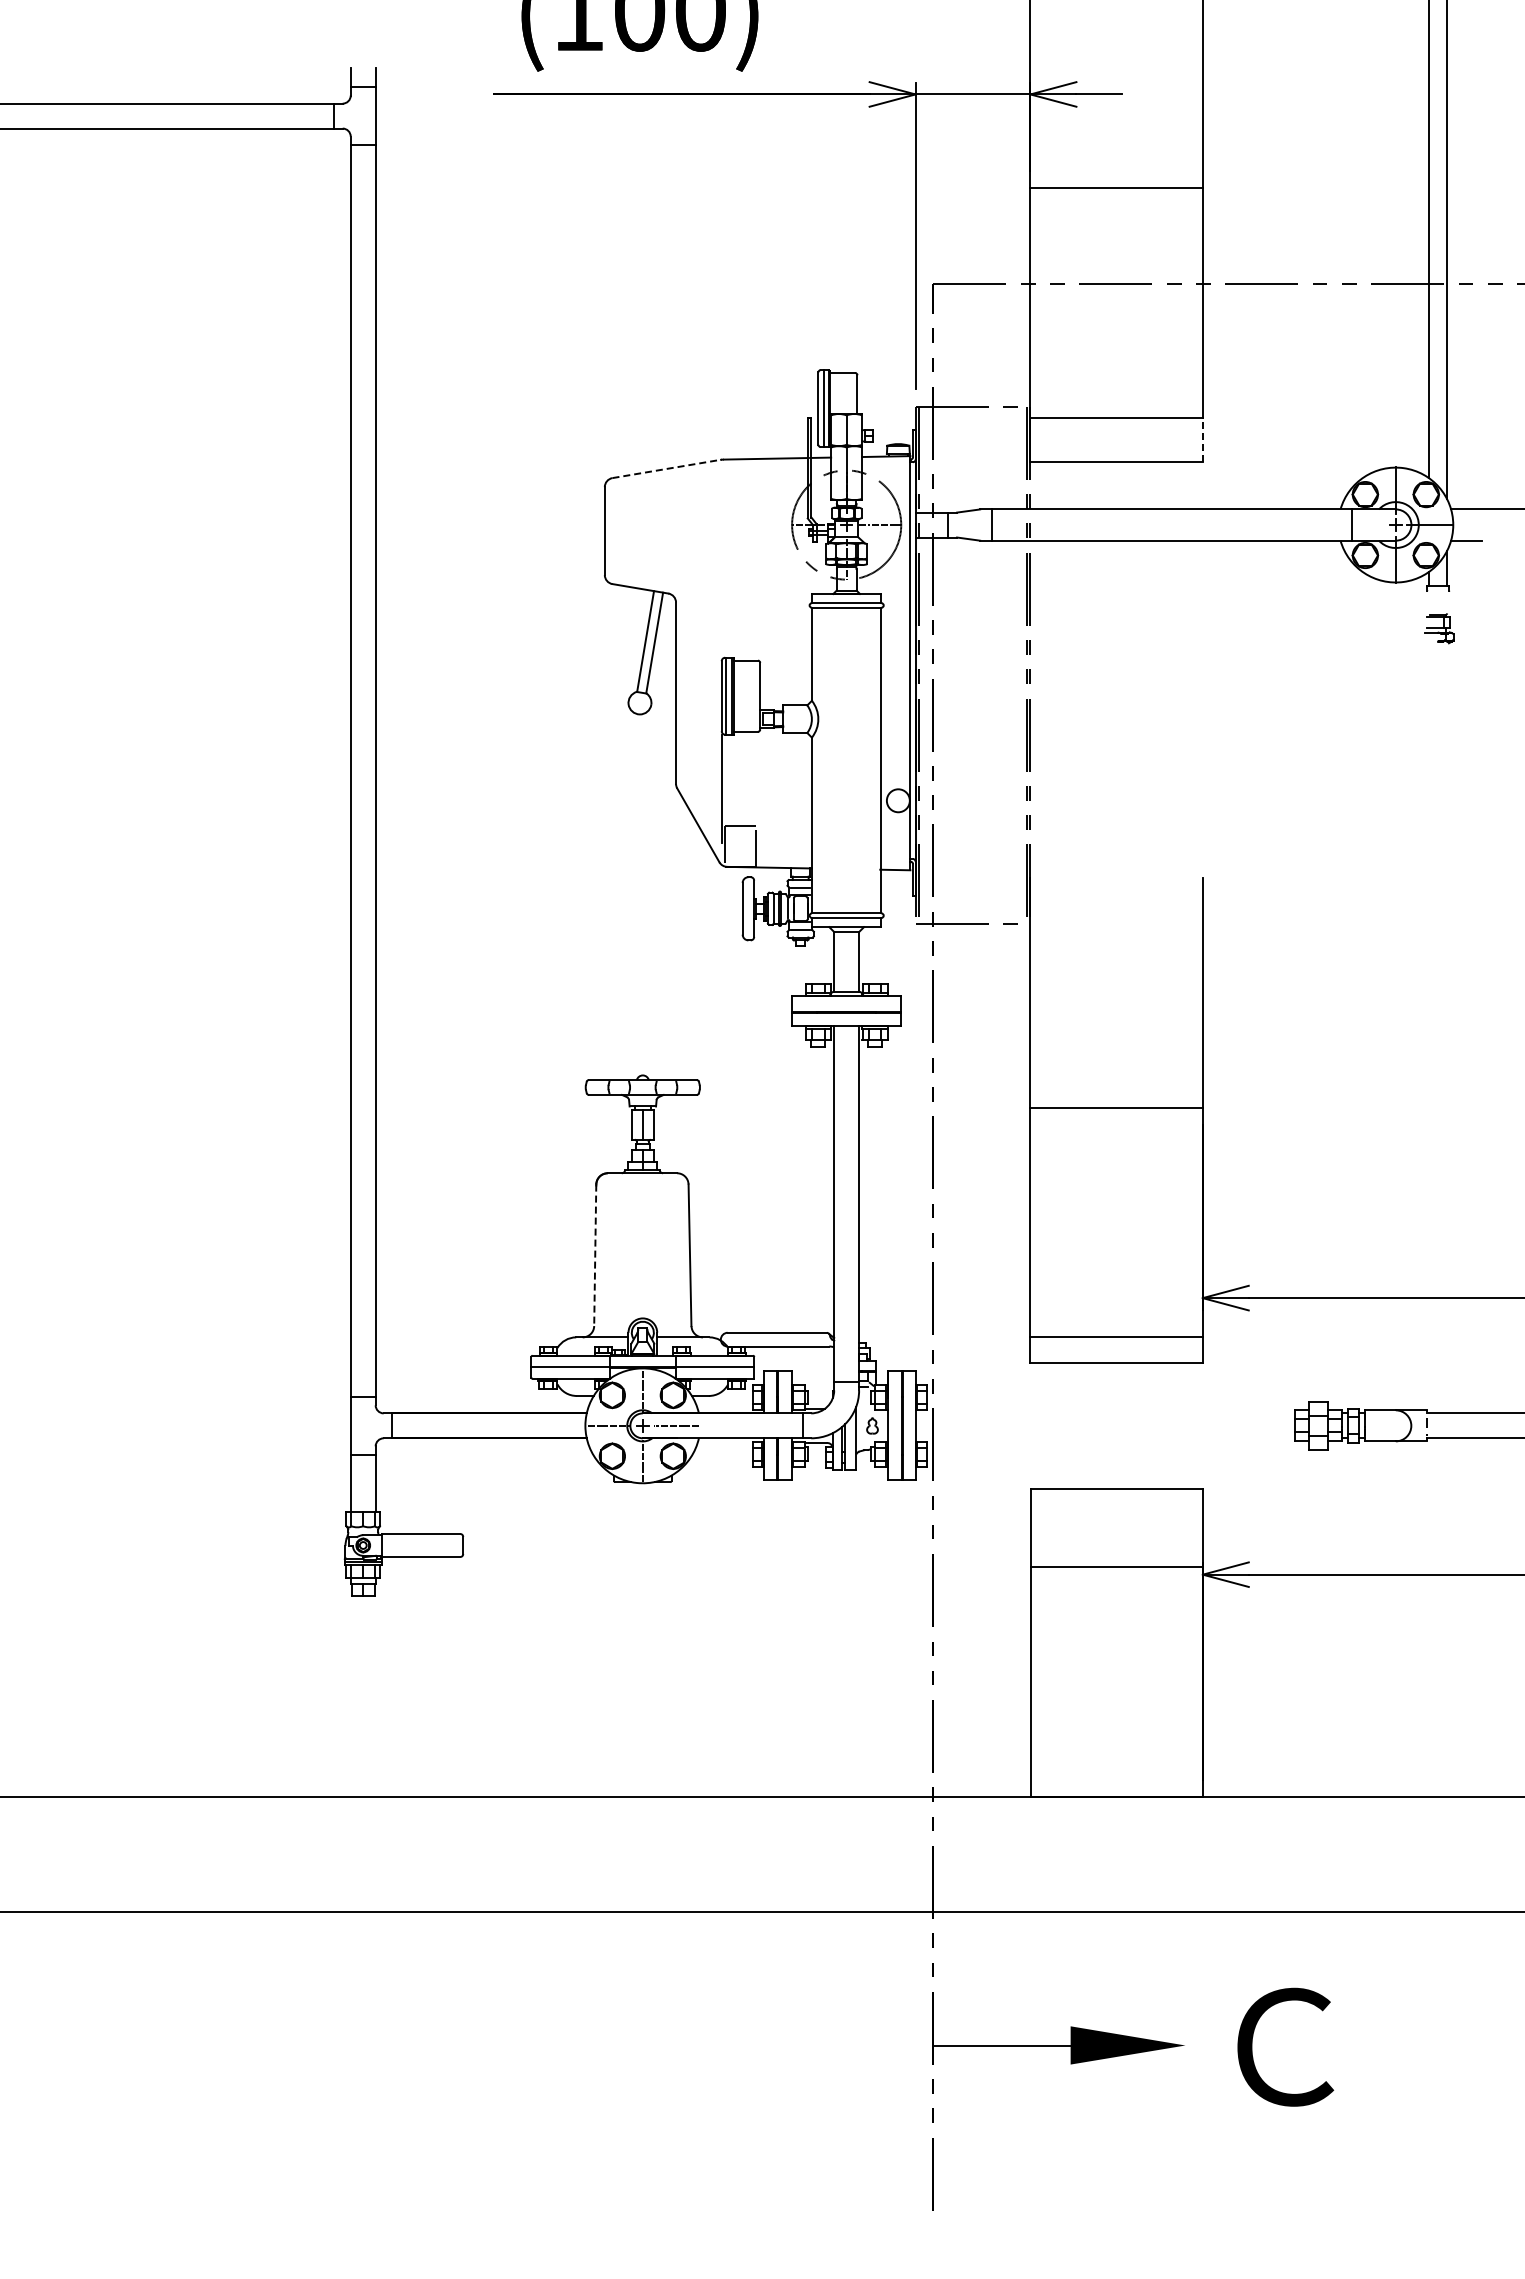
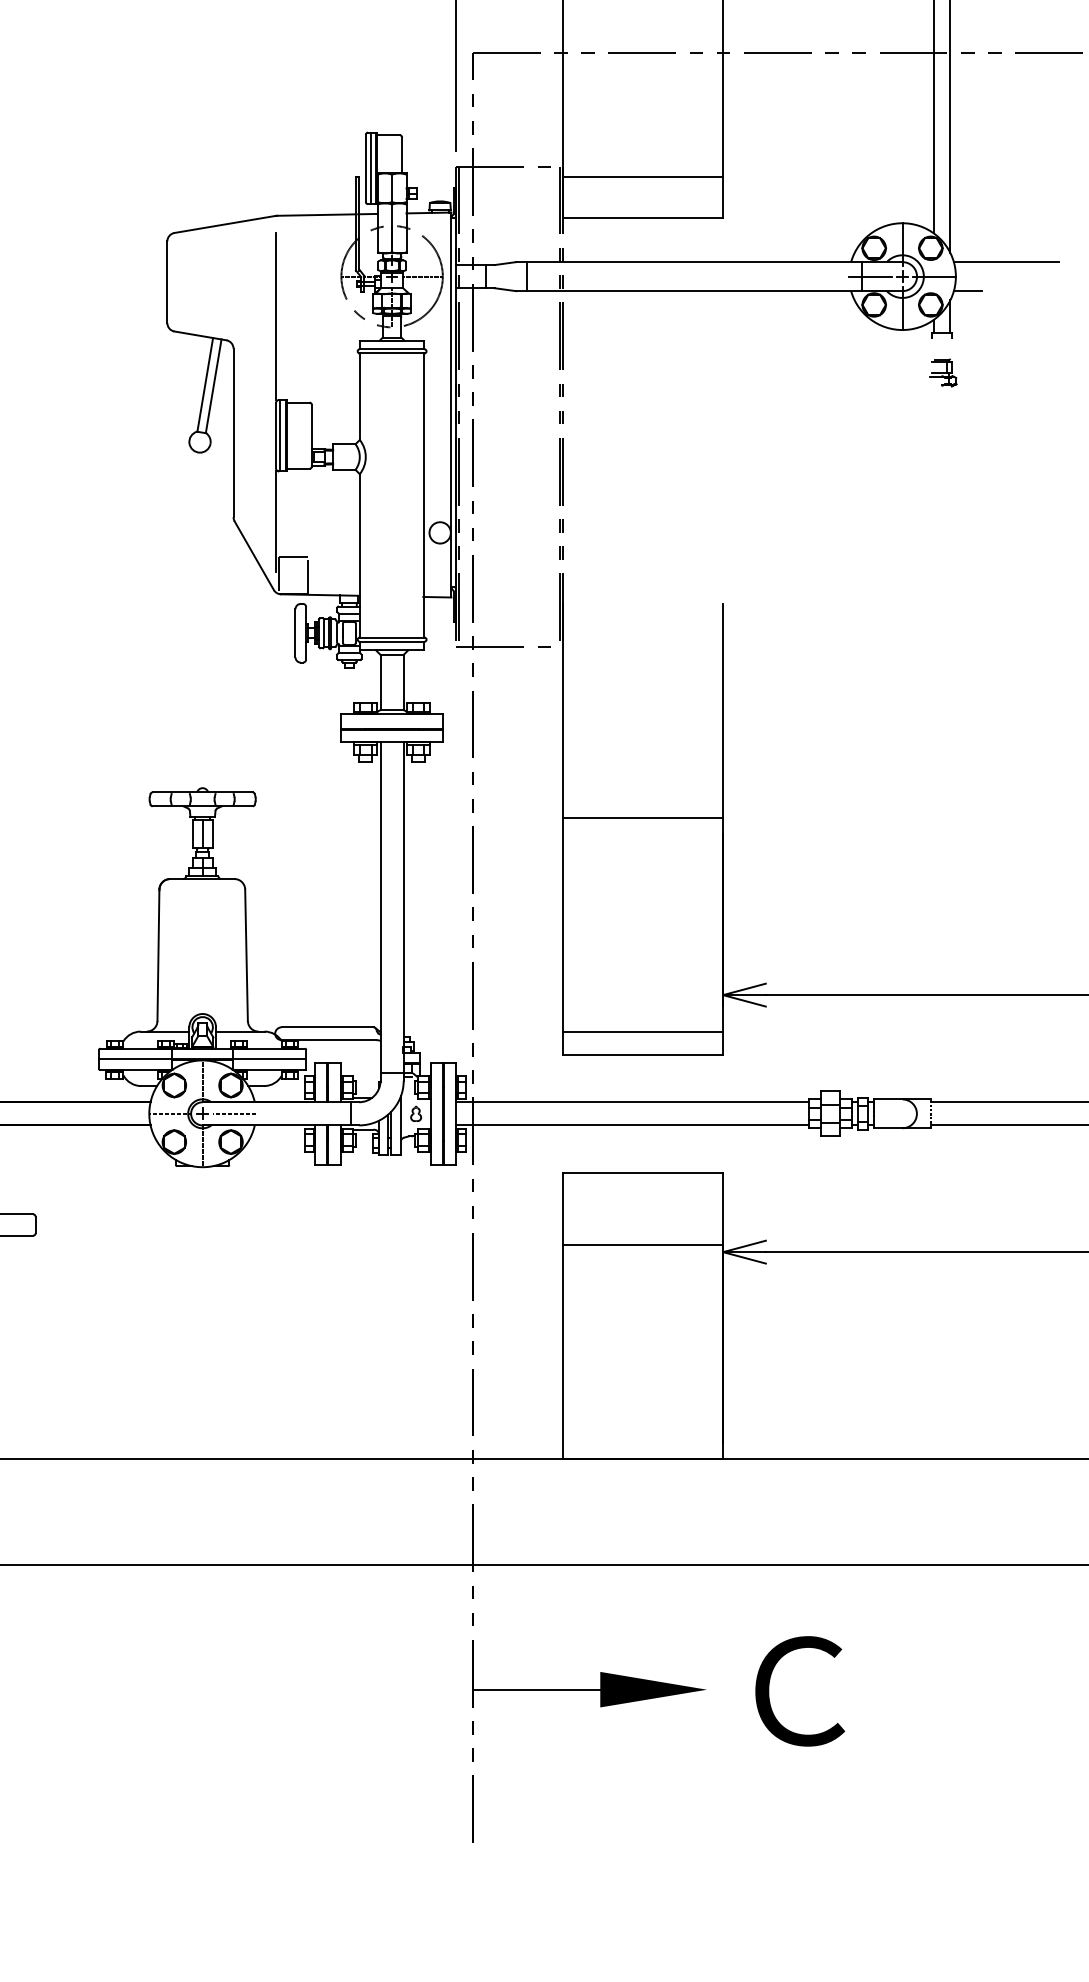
line: (1202, 440) -> (722, 198), dashed -> solid
line: (667, 468) -> (225, 224), dashed -> solid
line: (1361, 525) -> (870, 277), added
line: (722, 567) -> (276, 316), added
line: (595, 1255) -> (158, 955), dashed -> solid
line: (1104, 1413) -> (631, 1102), added
line: (1104, 1438) -> (631, 1125), added

